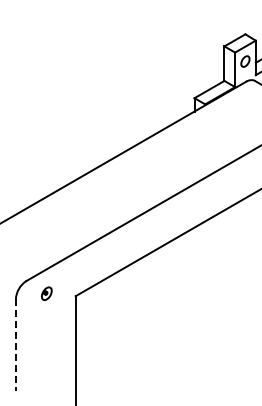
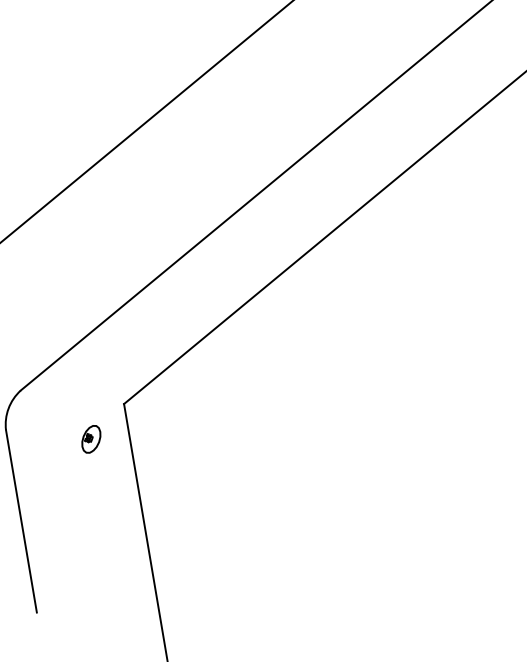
part: (46, 293) -> (90, 438), moved
line: (15, 345) -> (20, 522), dashed -> solid

